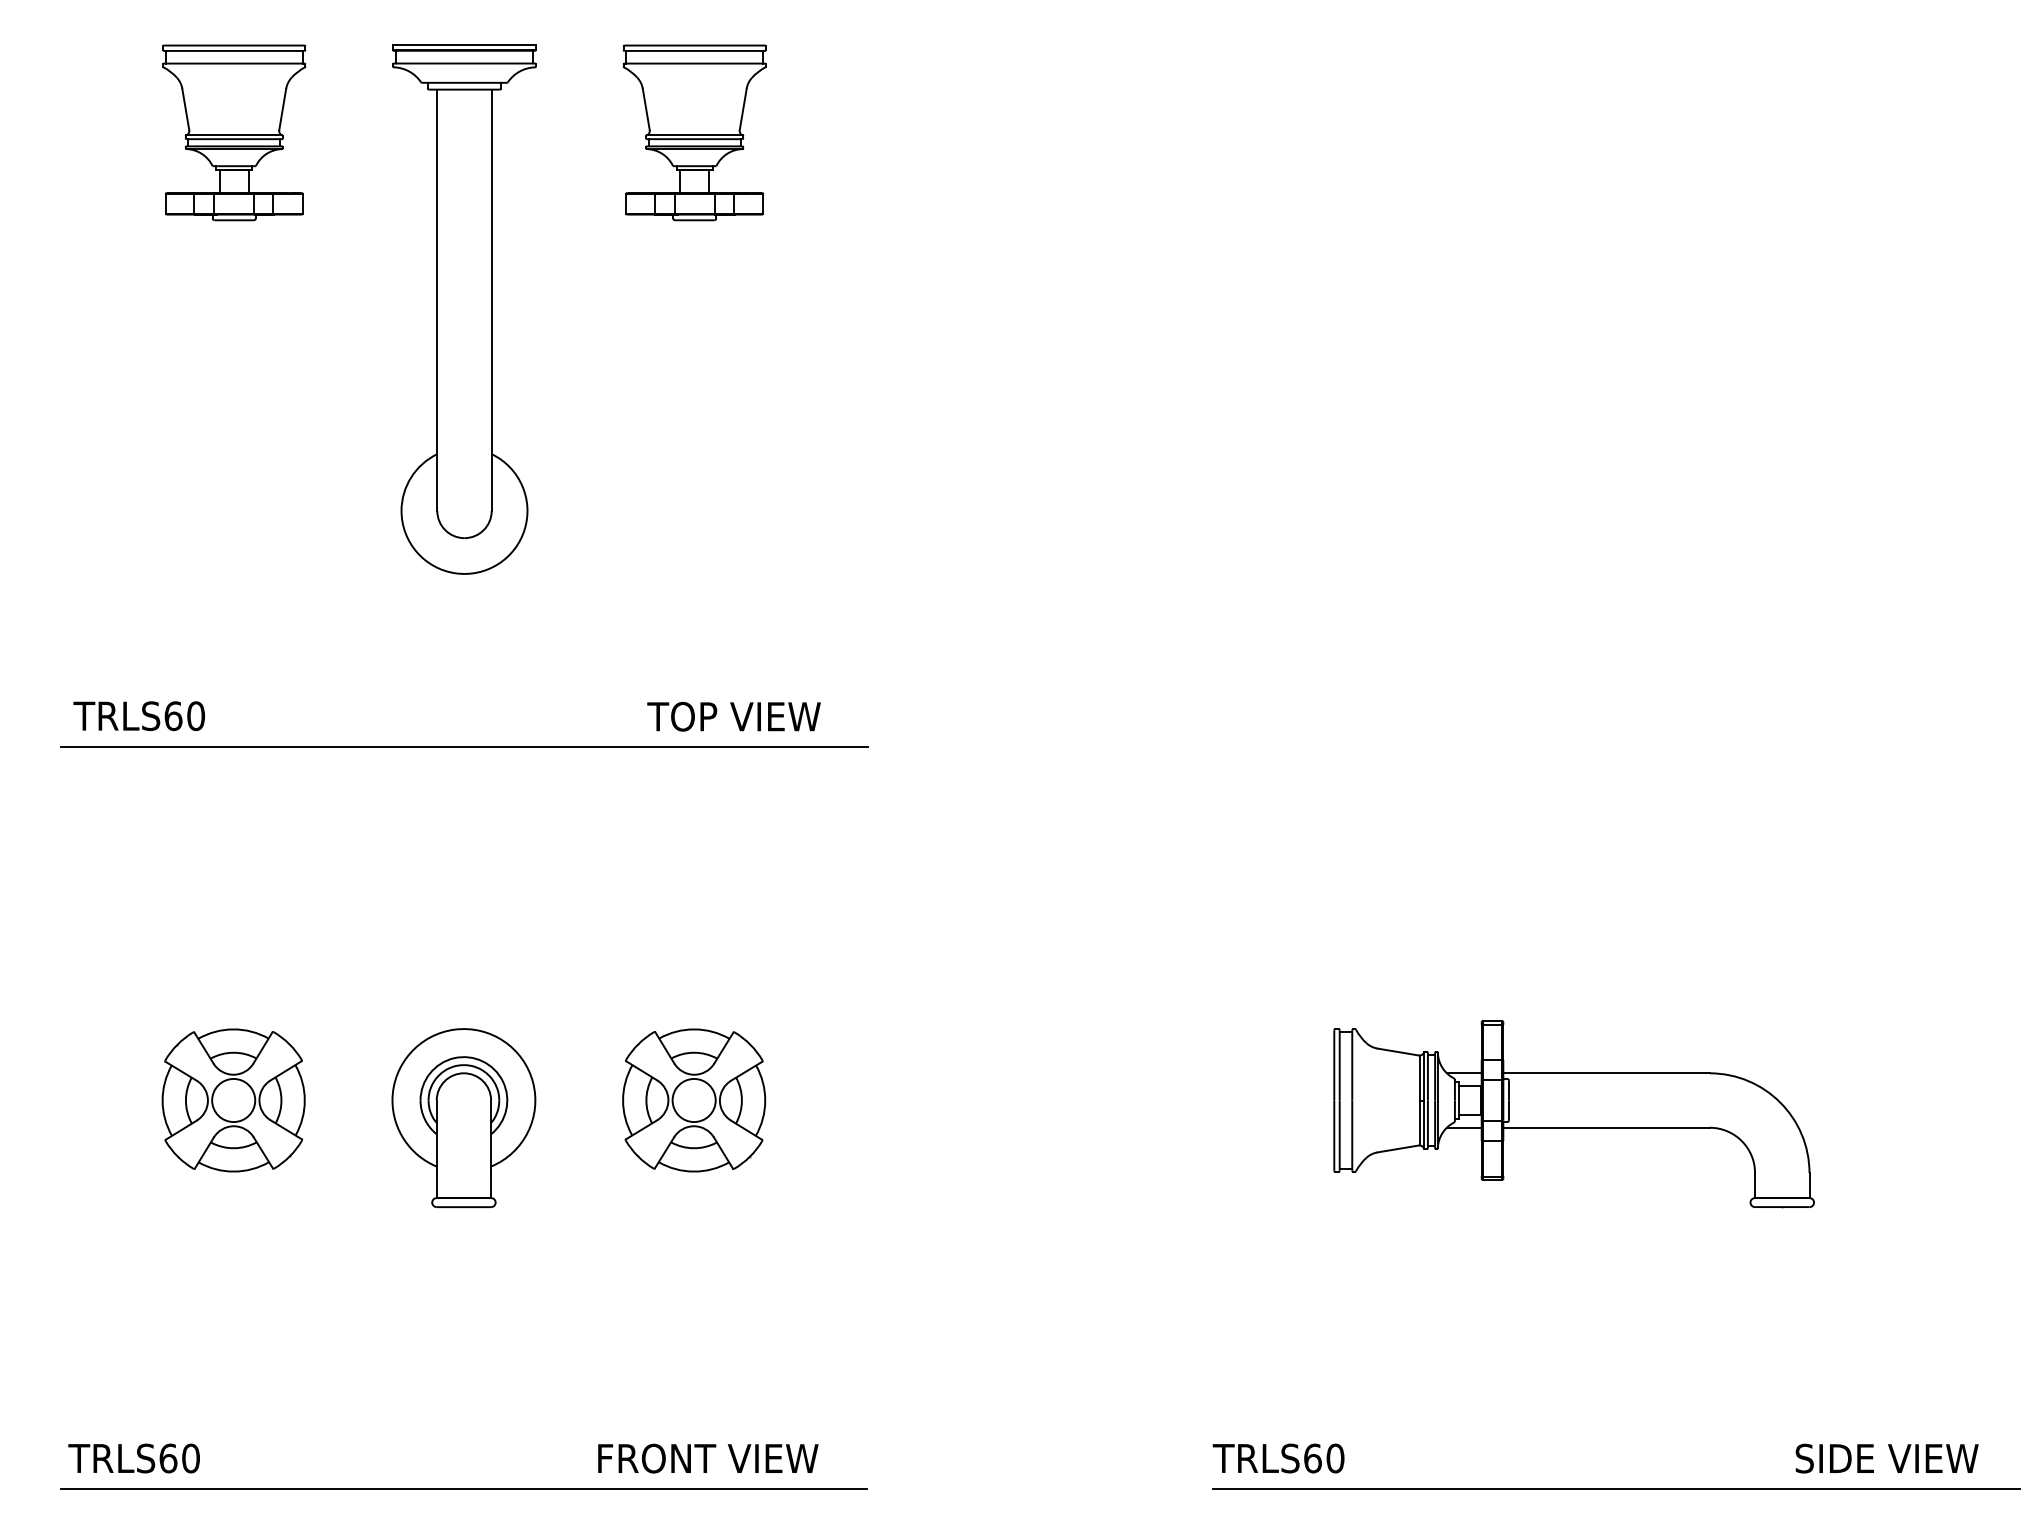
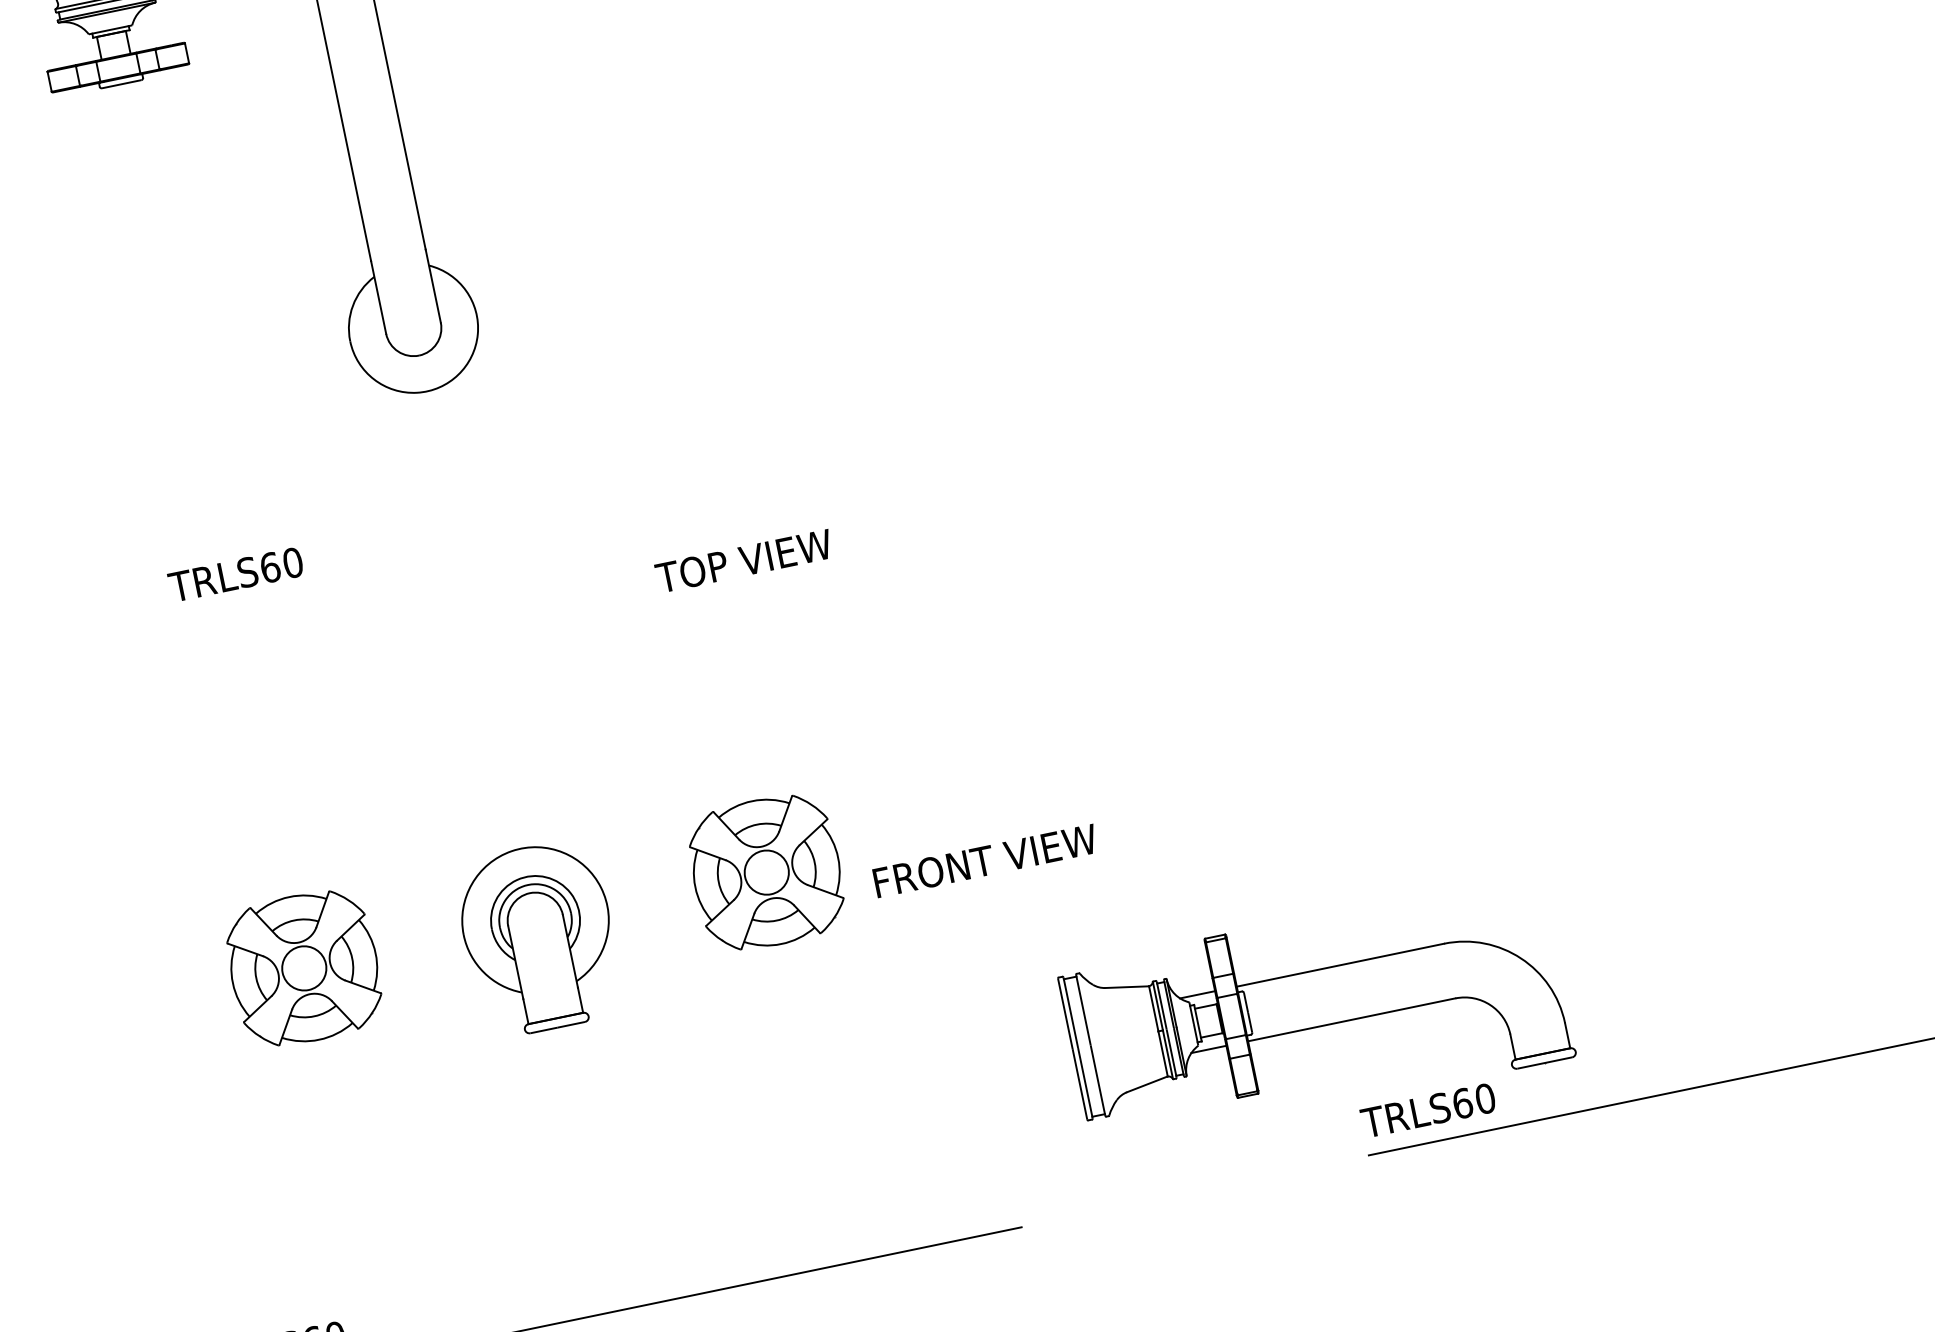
text: (138, 716) -> (235, 575), moved
text: (733, 716) -> (743, 561), moved
line: (464, 746) -> (462, 564), removed
part: (1573, 1114) -> (1315, 1013), moved
text: (708, 1458) -> (985, 860), moved

